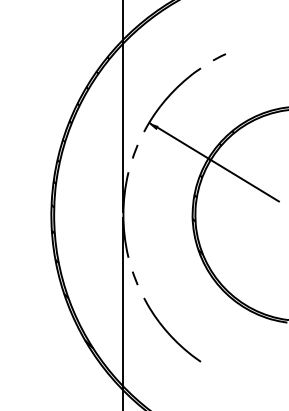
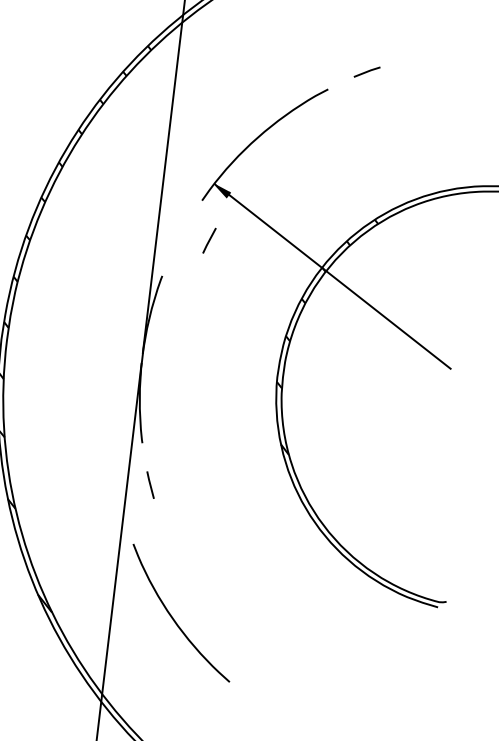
line: (135, 151) -> (210, 240), moved
curve: (169, 332) -> (175, 617), moved

